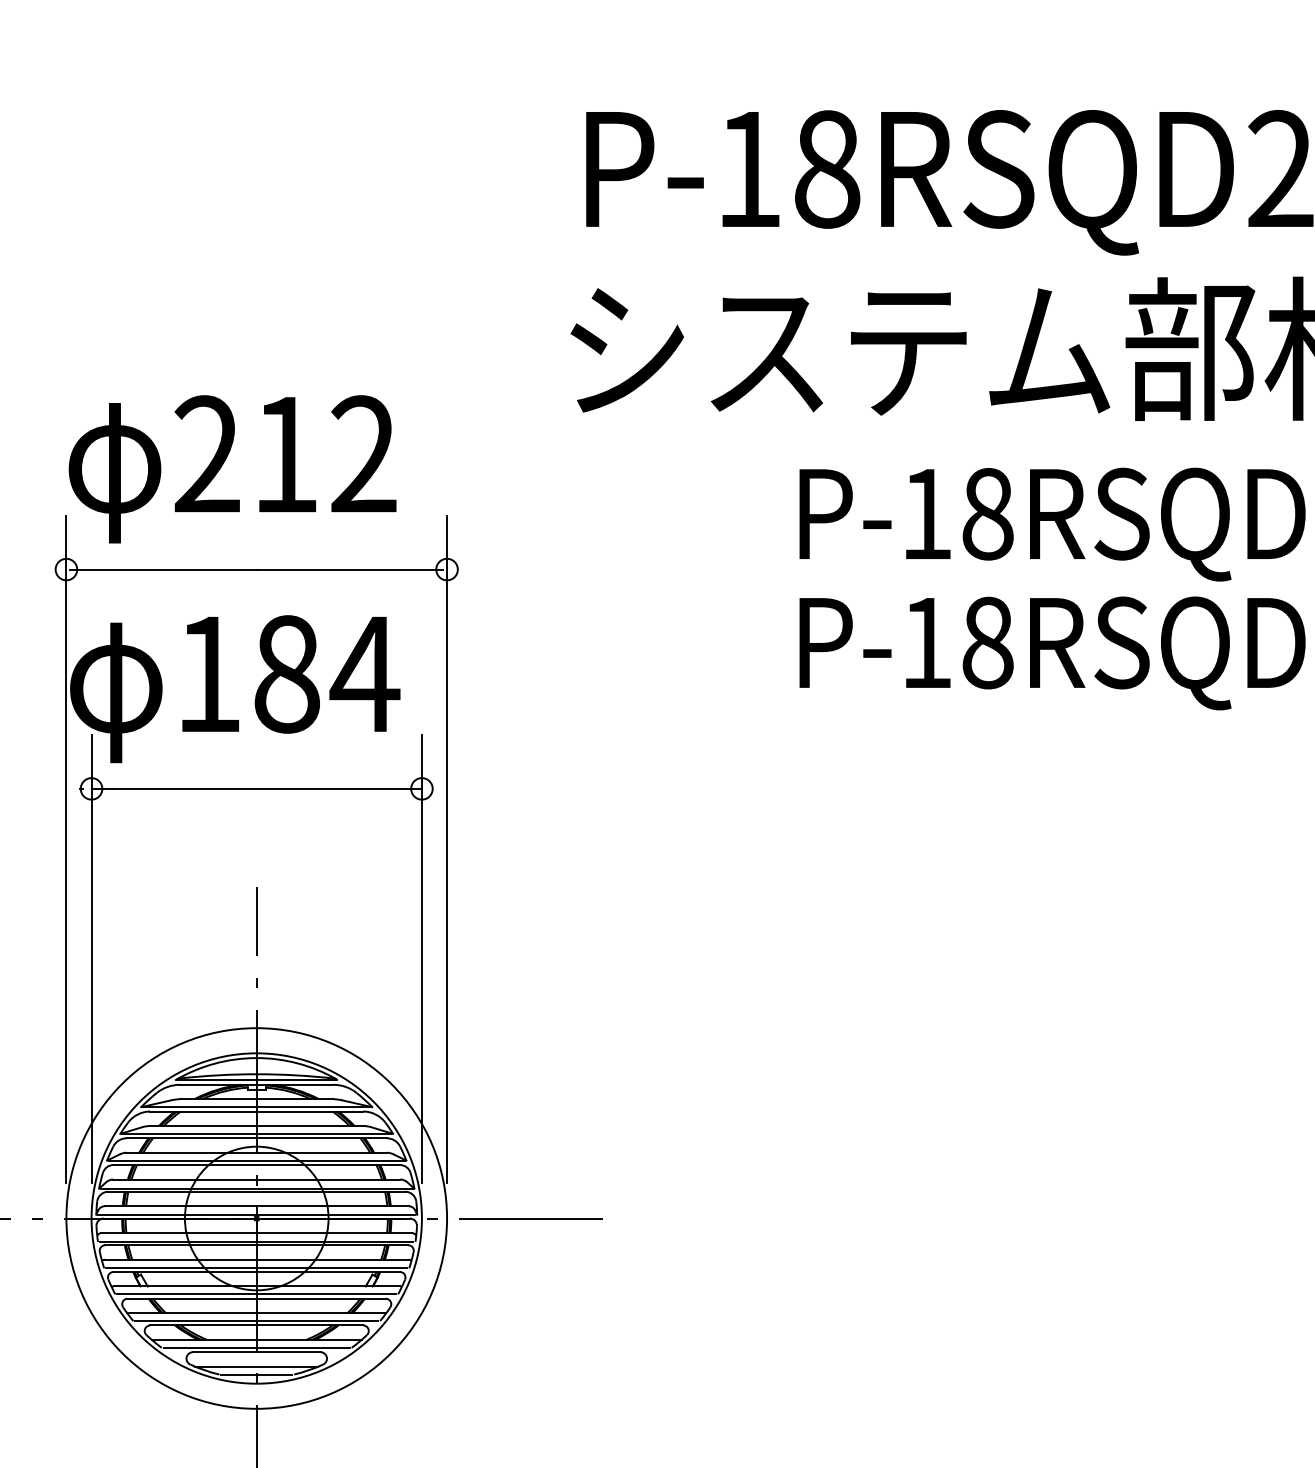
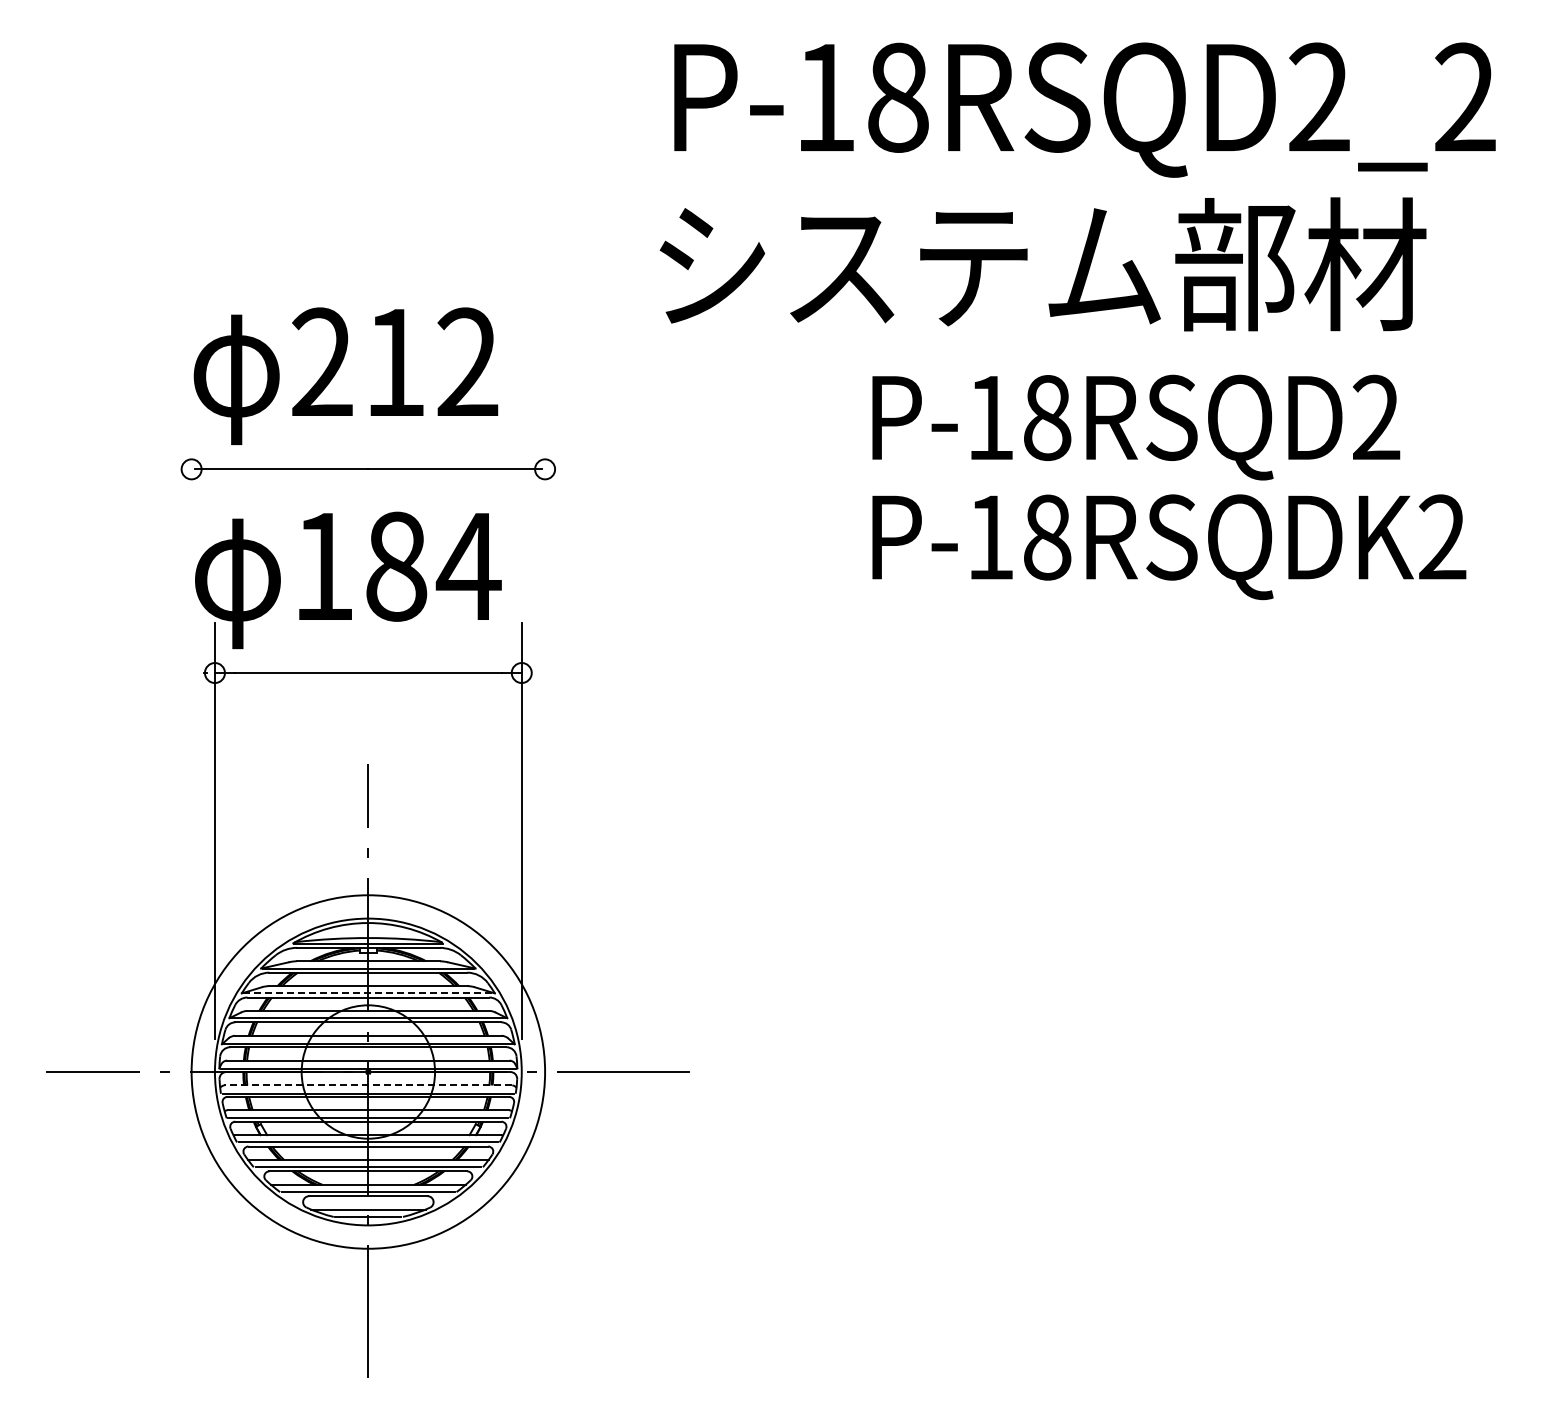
line: (66, 848) -> (191, 728), removed
line: (447, 848) -> (545, 728), removed
line: (256, 1133) -> (368, 993), solid -> dashed
line: (255, 1233) -> (367, 1085), solid -> dashed

